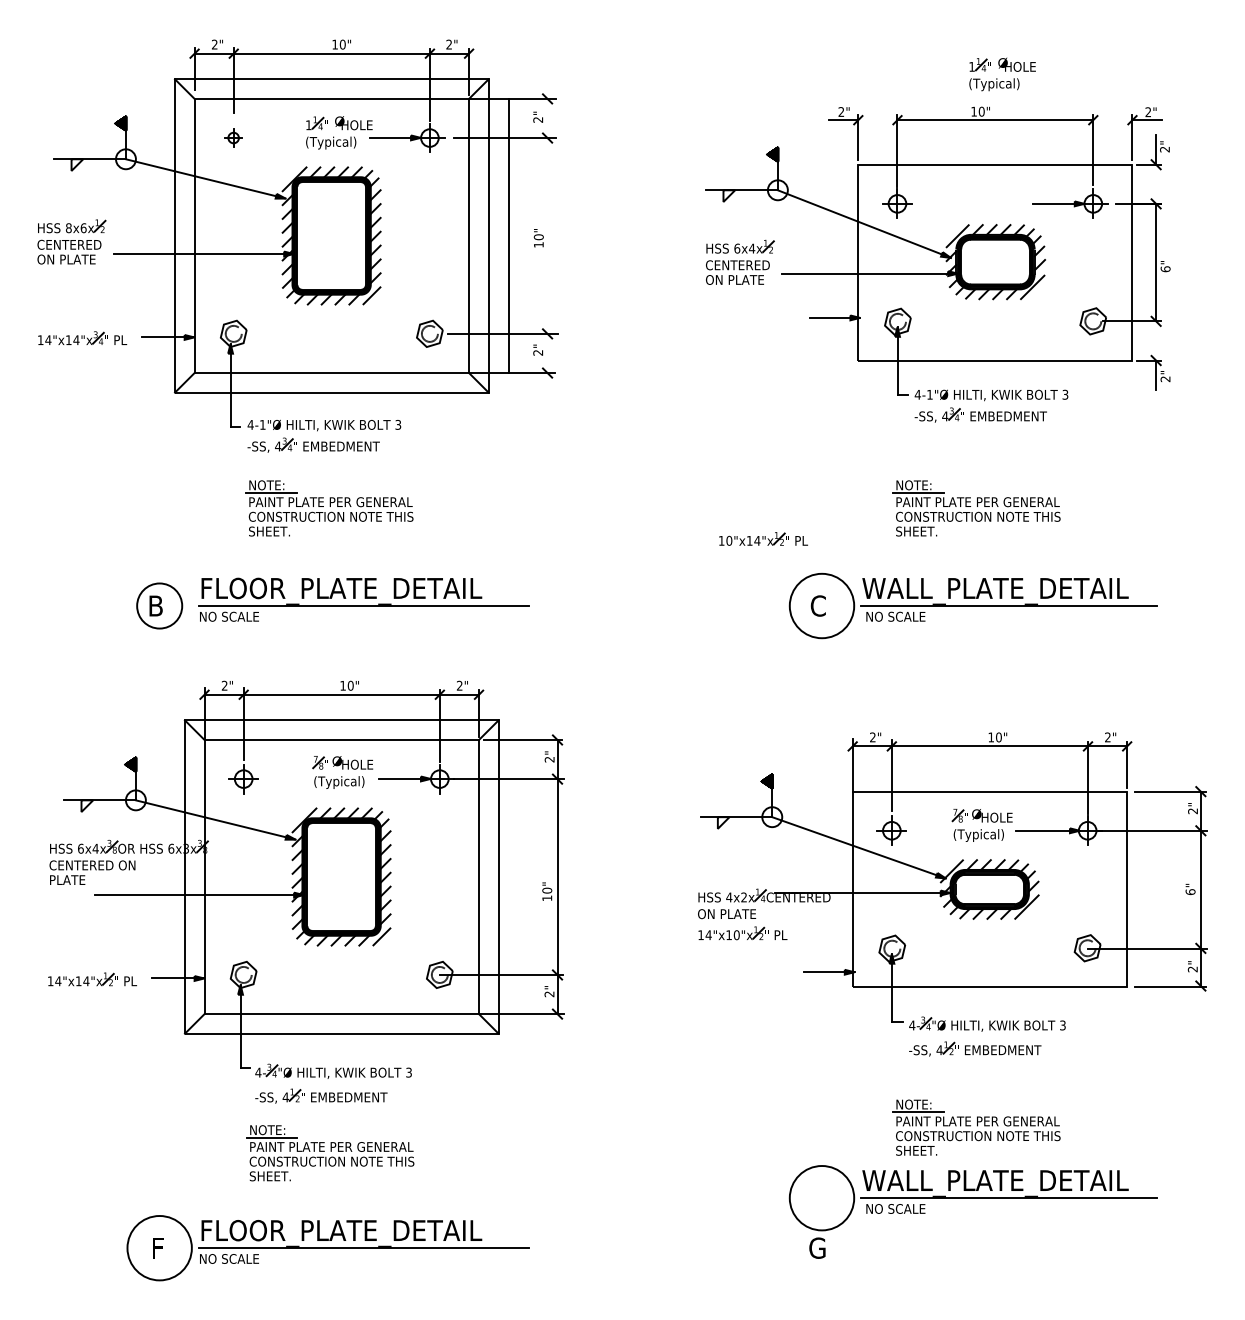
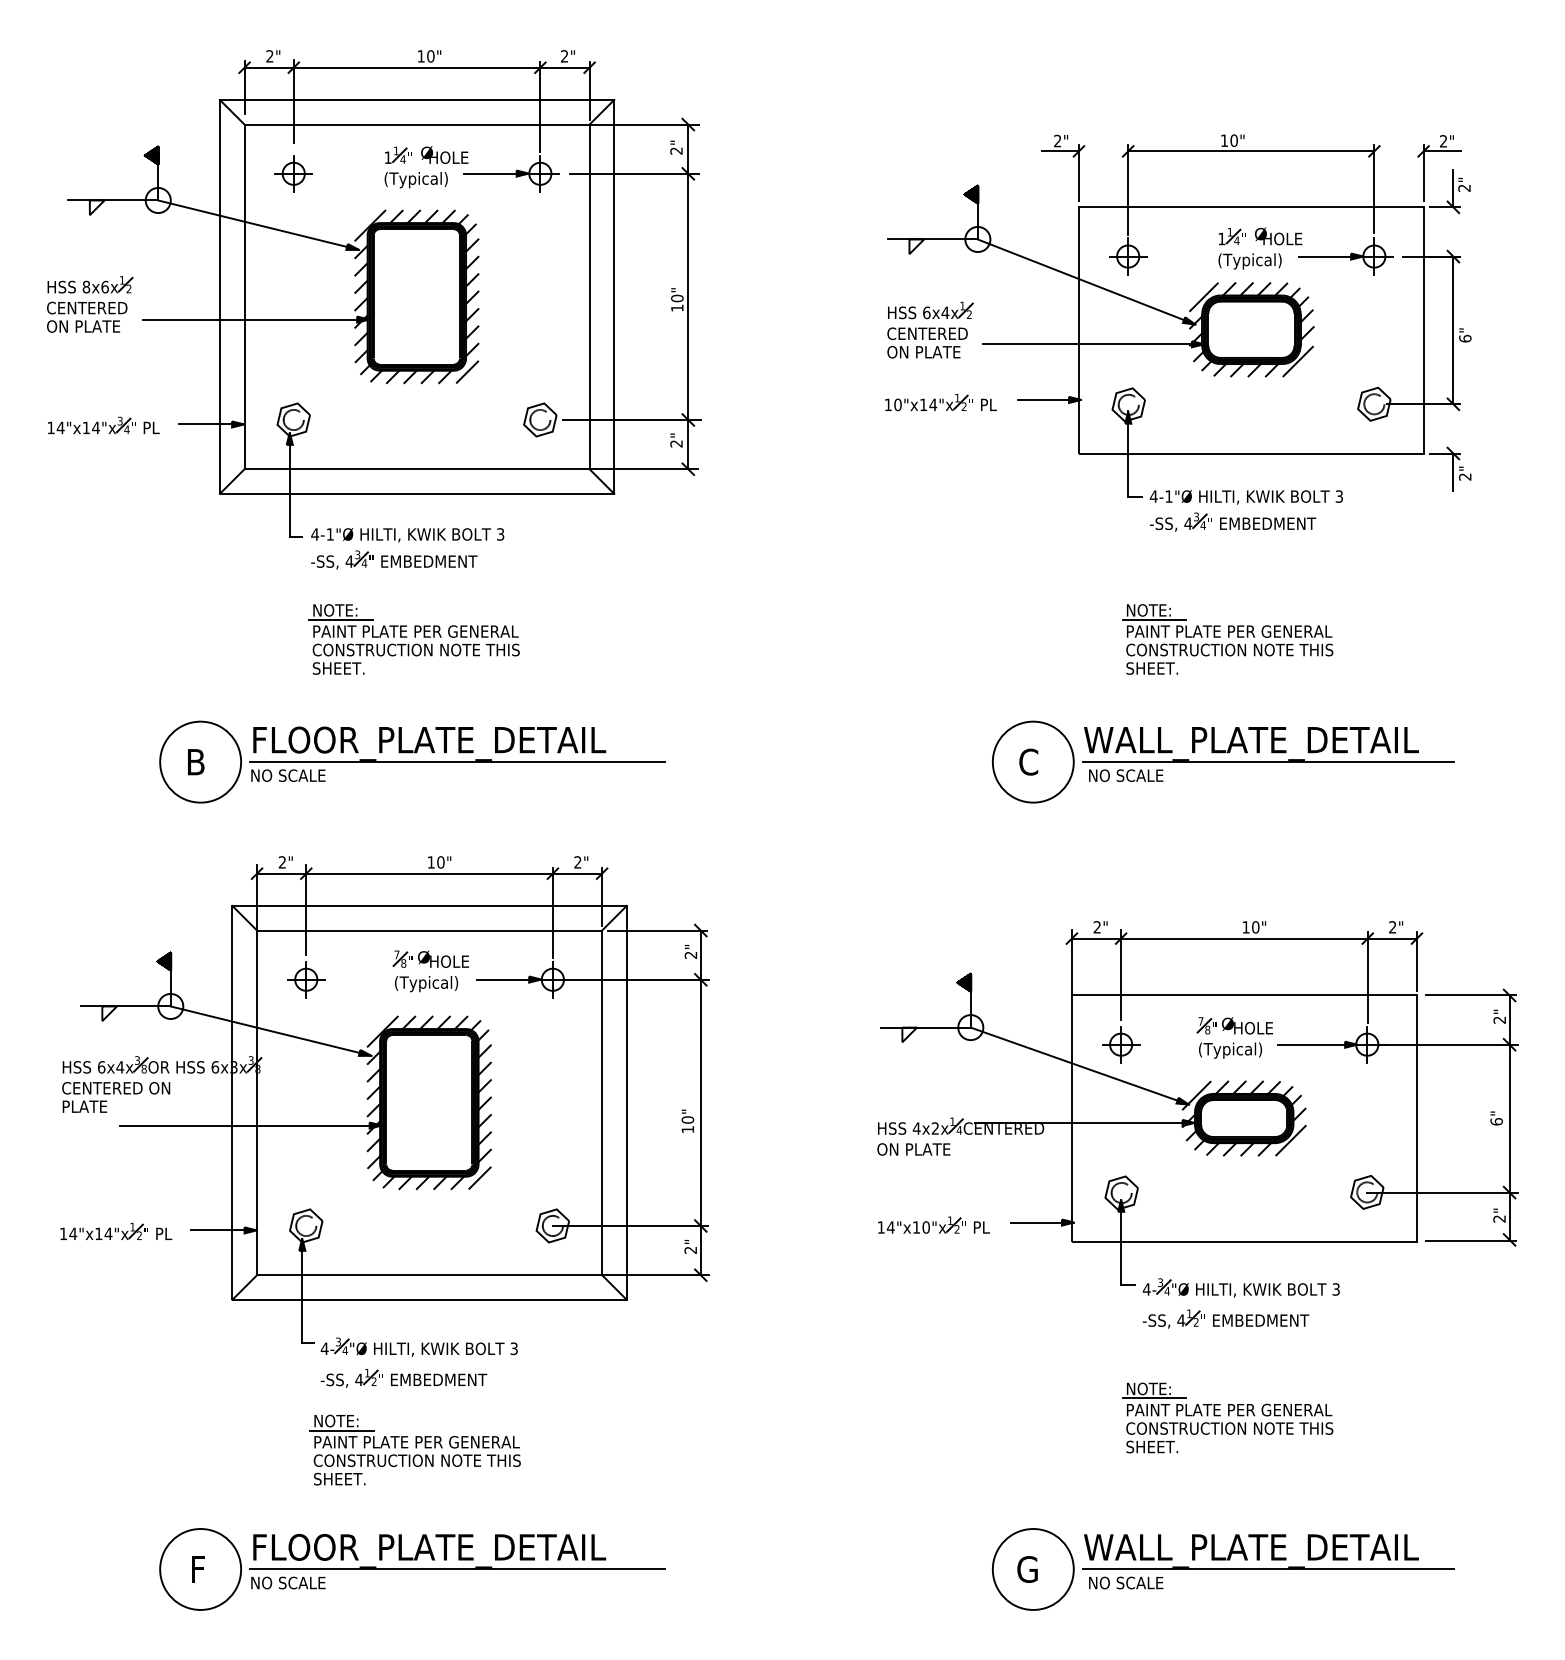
part: (1002, 74) -> (1260, 248), moved
part: (233, 137) -> (293, 173), size x1.67
line: (508, 235) -> (688, 296), moved
part: (763, 538) -> (940, 401), moved
circle: (159, 605) -> (200, 761), size x1.43
part: (742, 933) -> (933, 1225), moved
part: (972, 1198) -> (1222, 1569), moved

